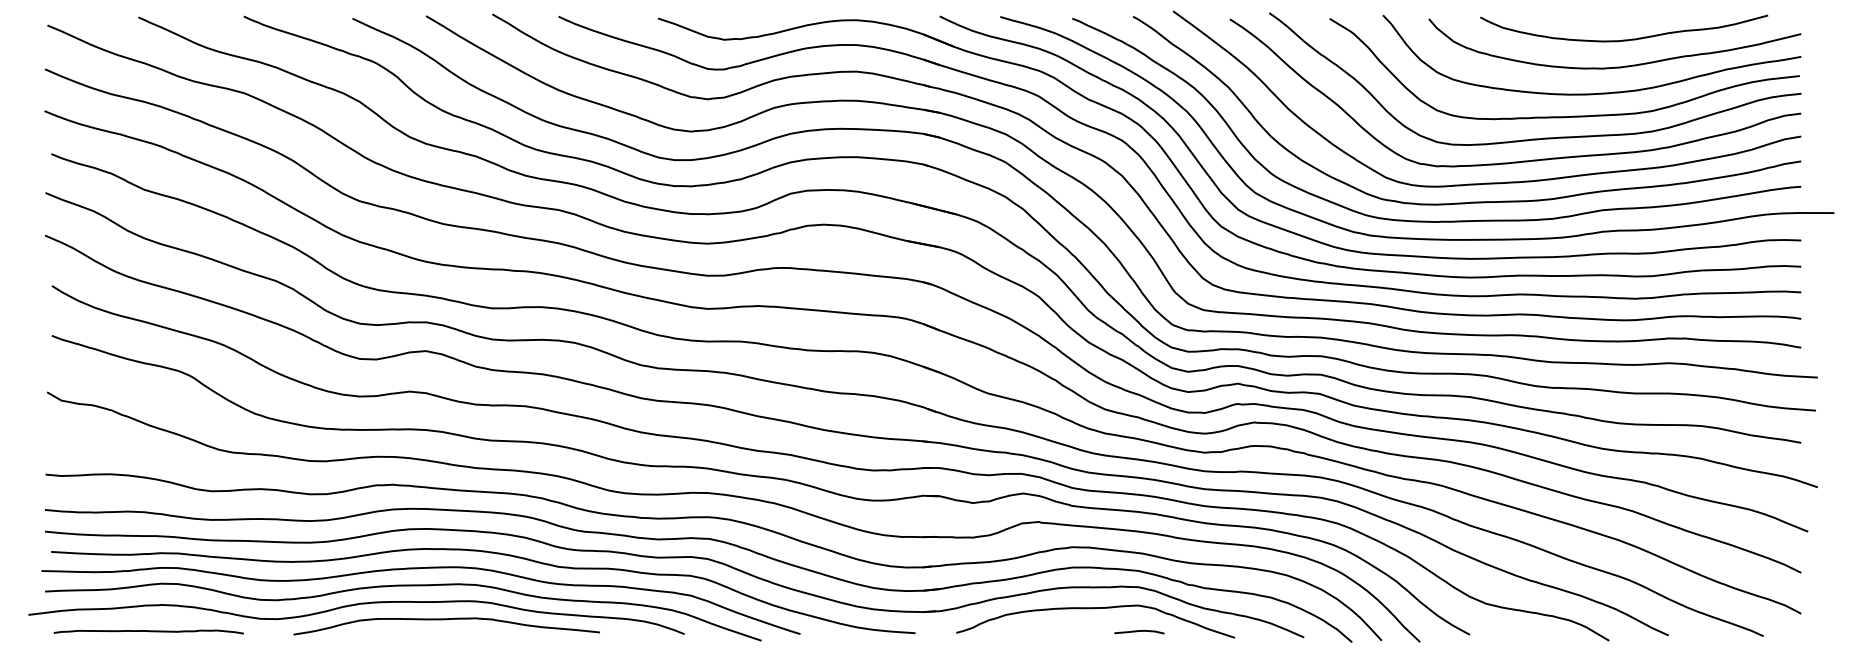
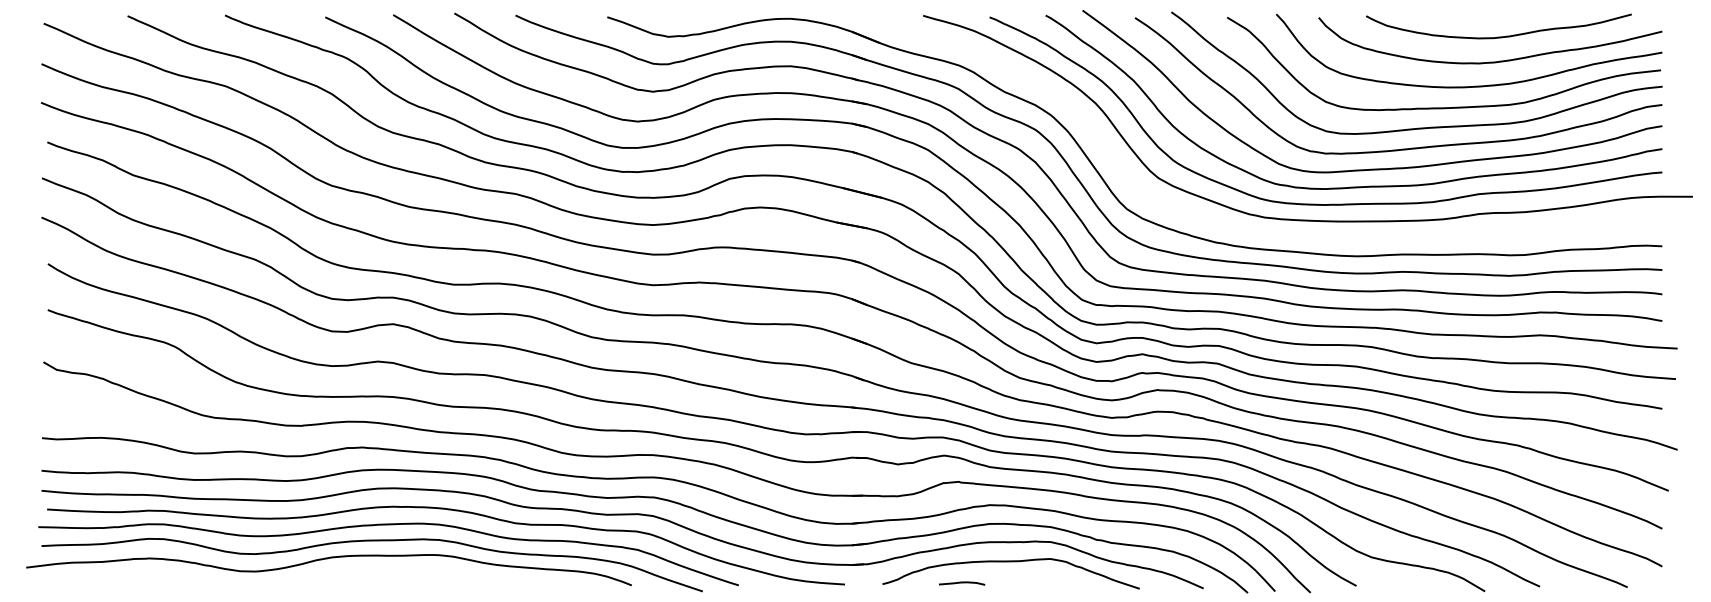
curve: (1341, 247) -> (1238, 228), removed
curve: (446, 620) -> (412, 572), removed
curve: (148, 631) -> (137, 582), removed
curve: (1139, 631) -> (962, 582), moved

